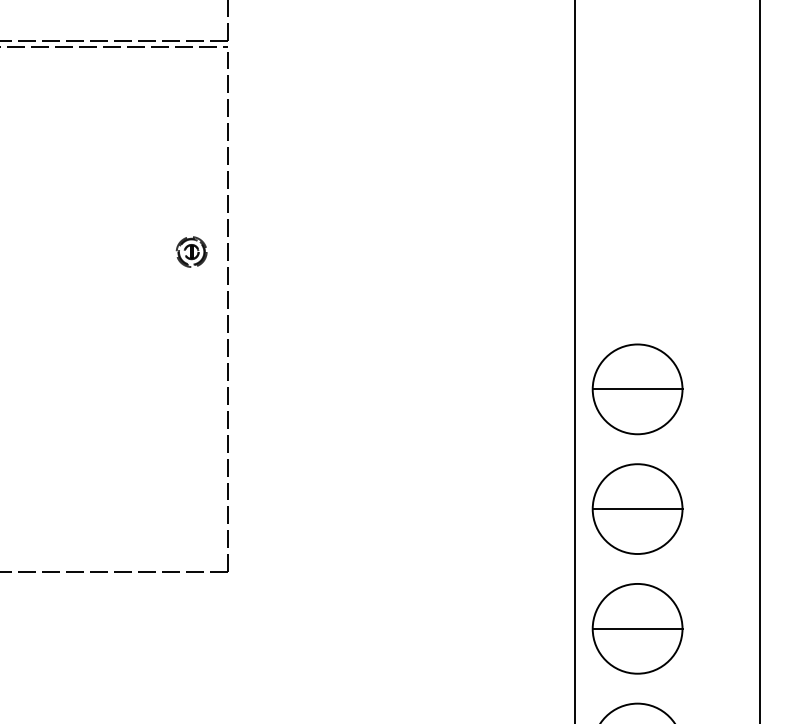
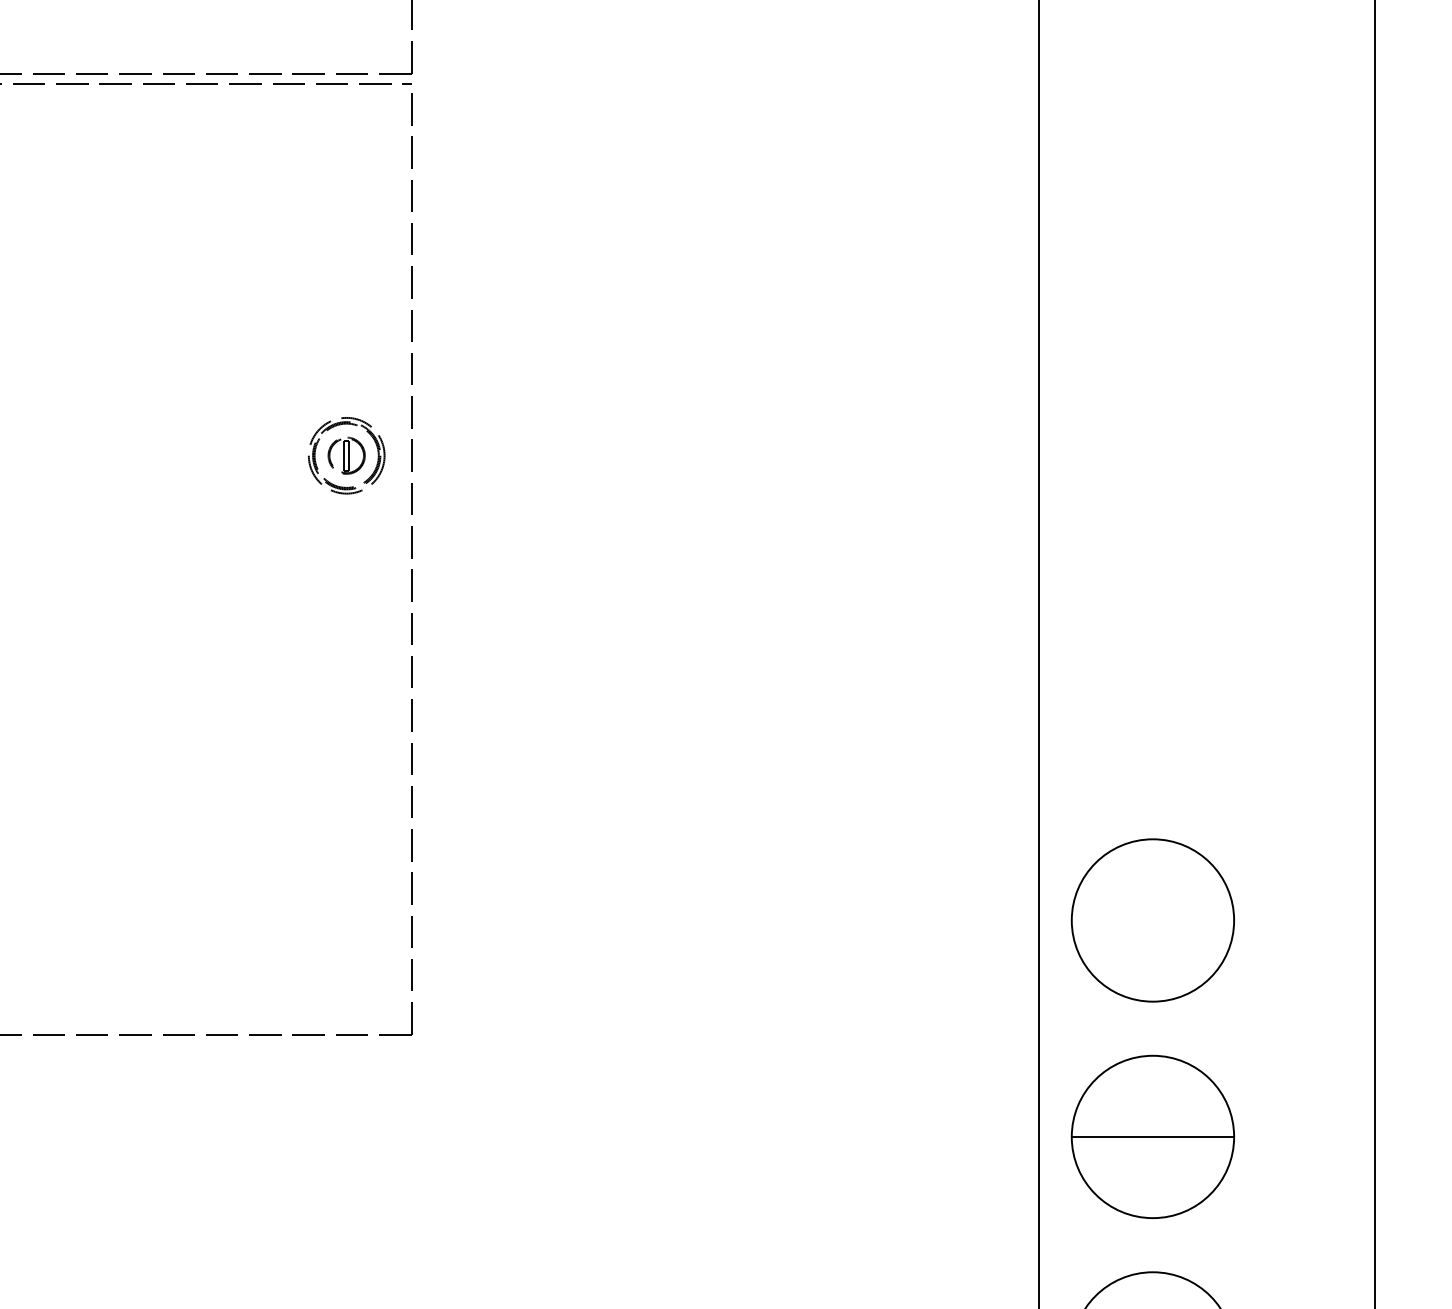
part: (191, 251) -> (346, 454), size x1.4
part: (637, 389) -> (1152, 704), removed
line: (637, 509) -> (1152, 921), removed

